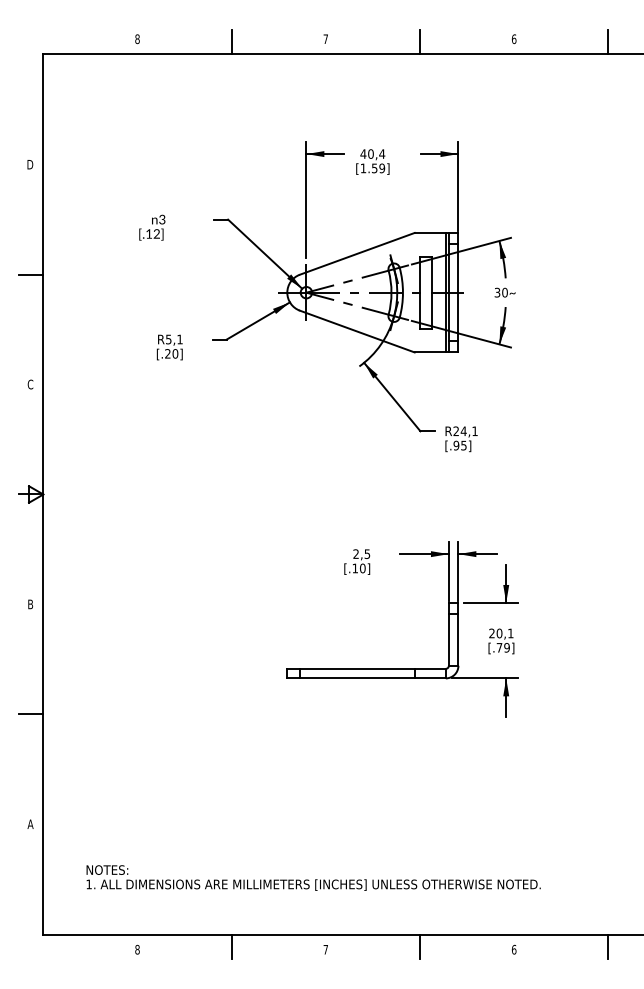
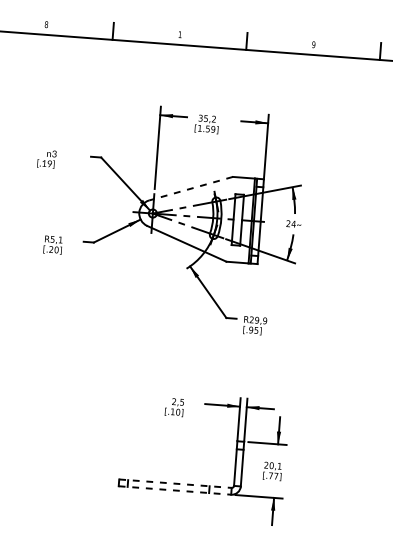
text: (325, 38) -> (179, 34), 7 -> 1
text: (513, 39) -> (313, 44), 6 -> 9
text: (372, 153) -> (207, 118), 40,4 -> 35,2
text: (156, 234) -> (49, 164), [.12] -> [.19]
line: (356, 254) -> (190, 189), solid -> dashed
text: (501, 292) -> (291, 223), 30 -> 24
text: (468, 431) -> (260, 320), R24,1 -> R29,9
text: (506, 647) -> (275, 476), [.79] -> [.77]
line: (367, 668) -> (176, 483), solid -> dashed
line: (367, 678) -> (175, 490), solid -> dashed

